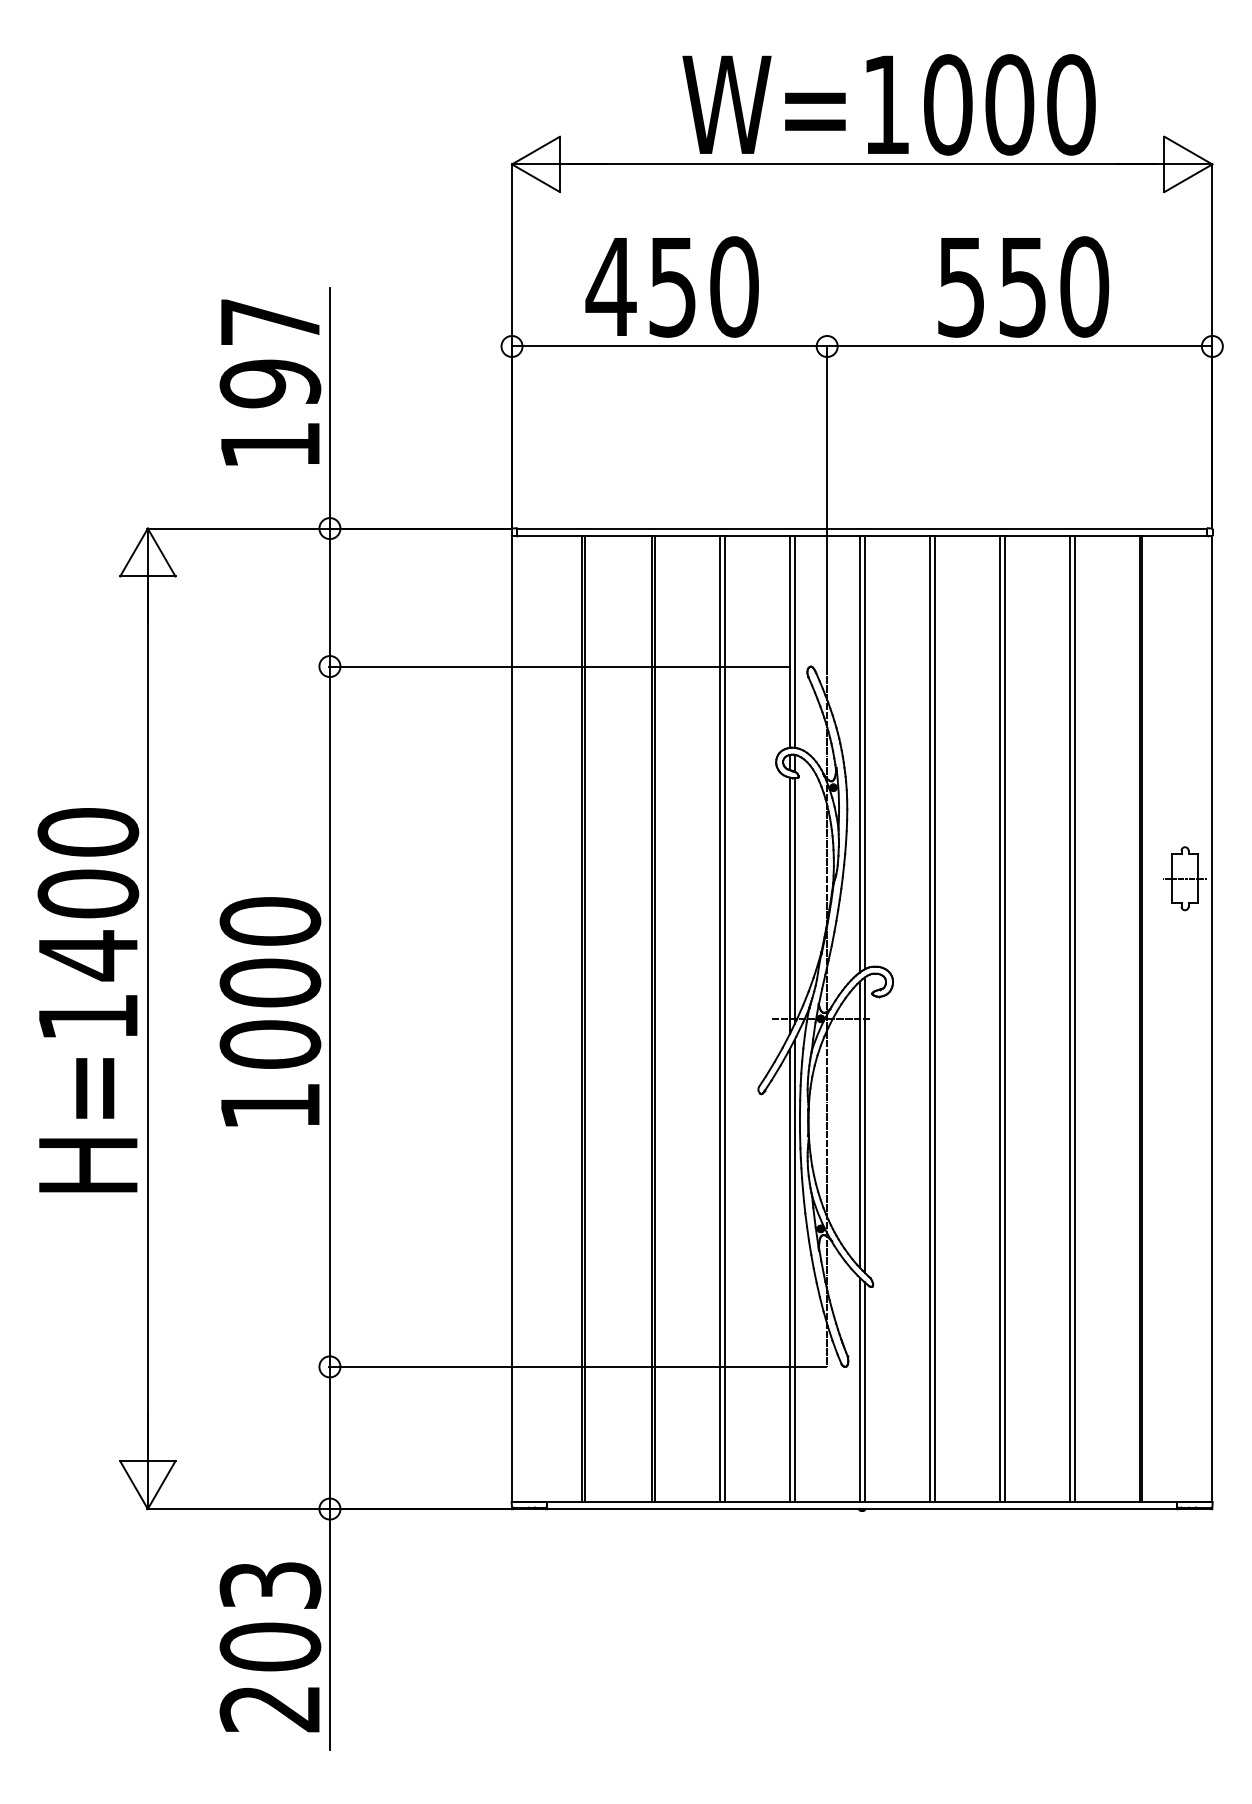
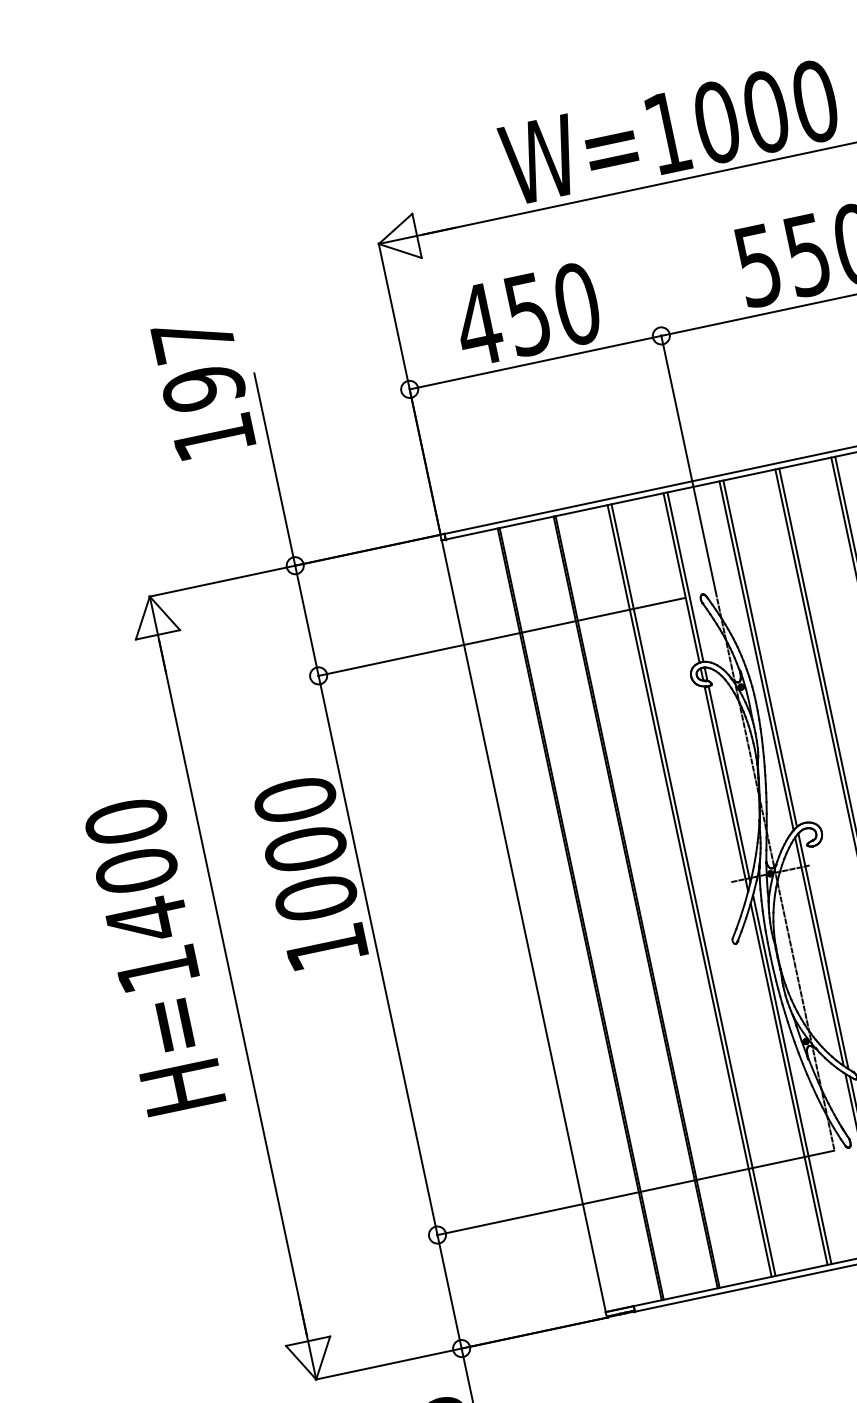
text: (270, 382) -> (203, 387), moved
text: (88, 1000) -> (154, 955), moved
text: (270, 1011) -> (310, 871), moved

